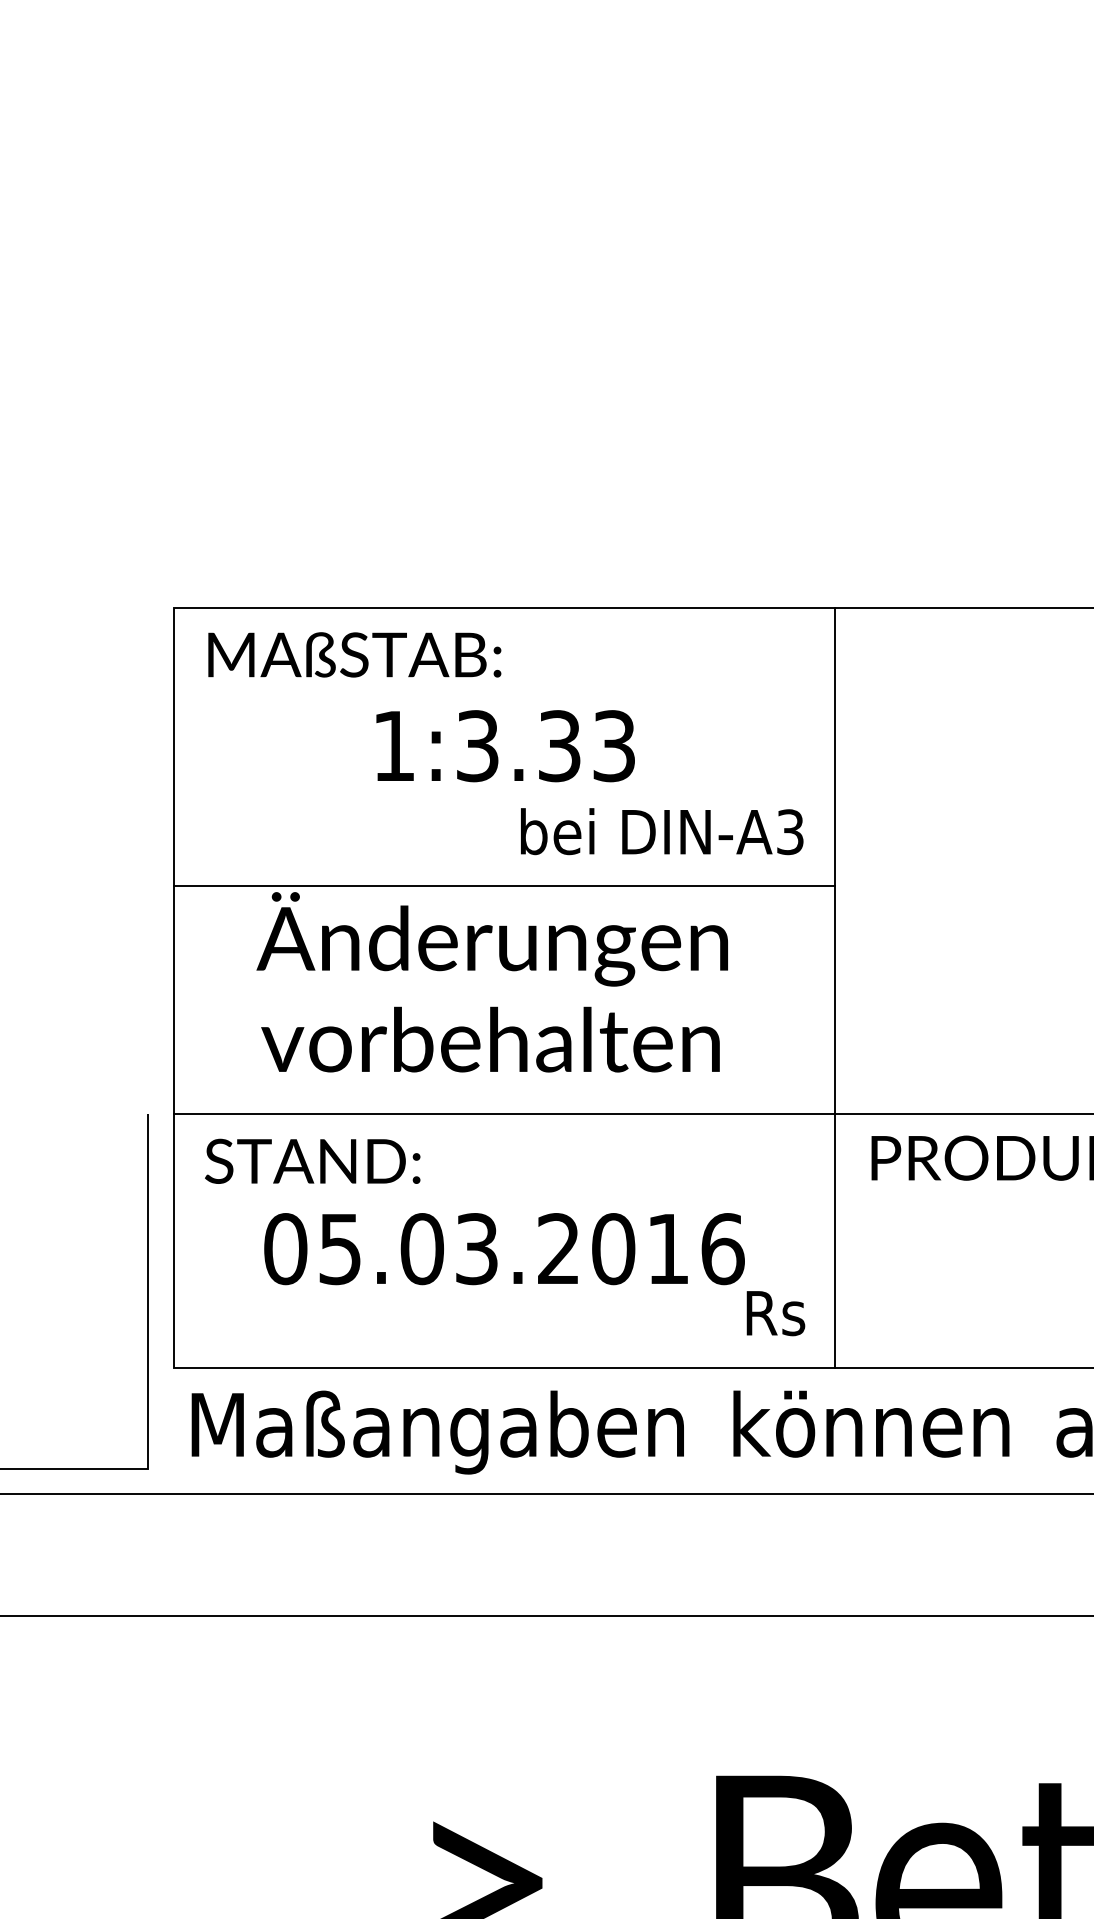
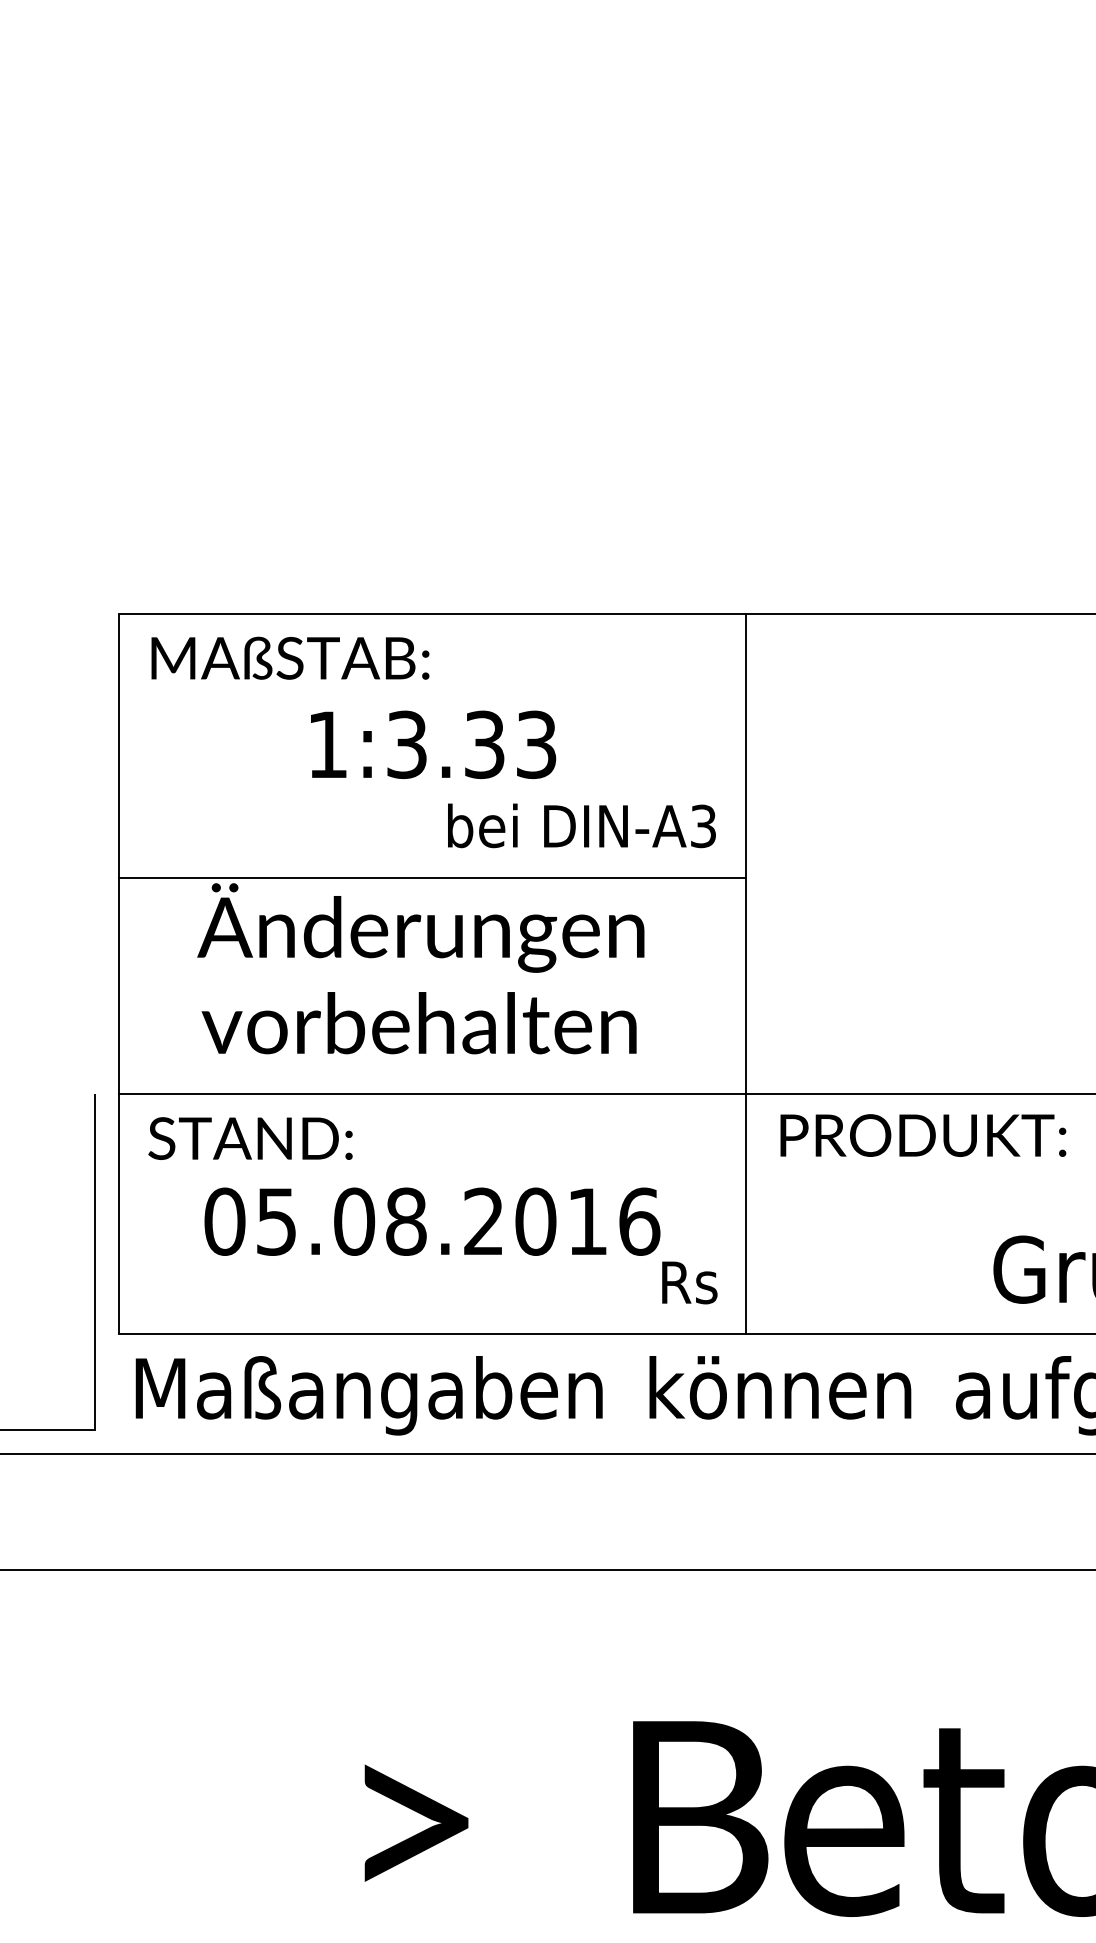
text: (477, 1248) -> (406, 1221), 05.03.2016 -> 05.08.2016

